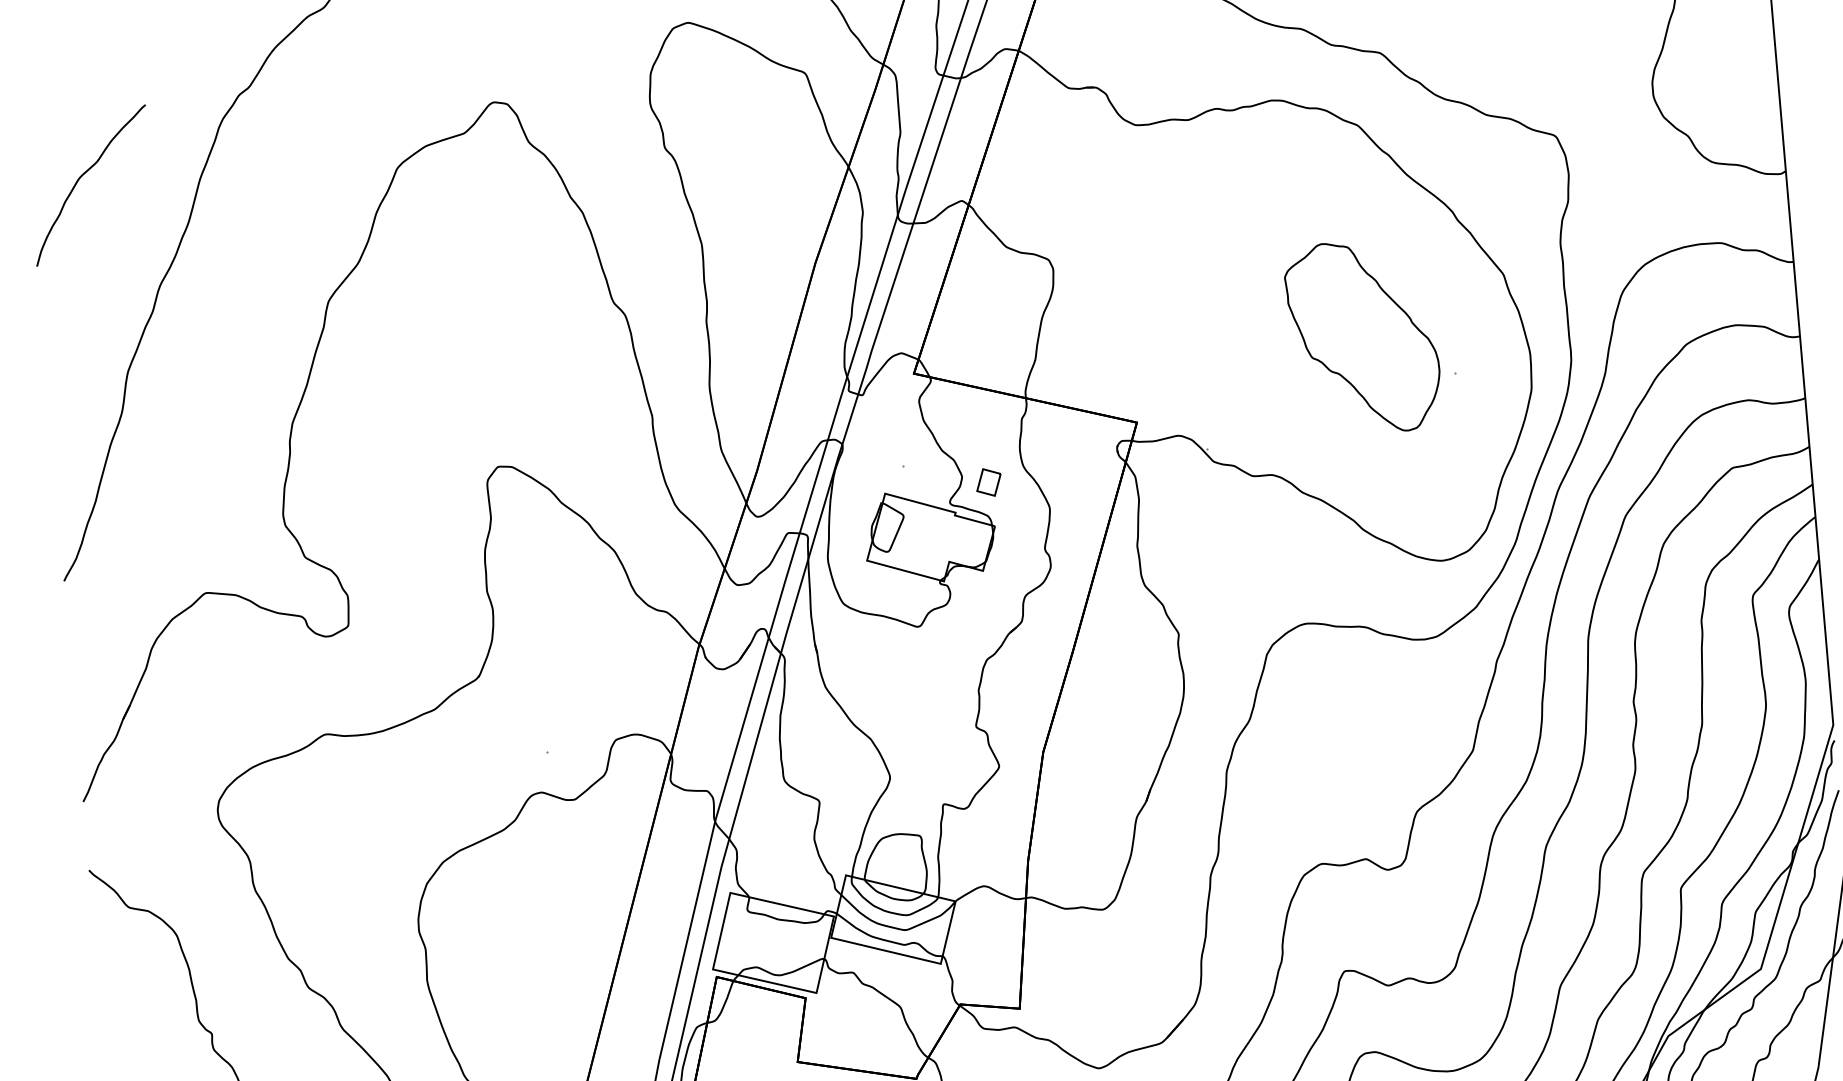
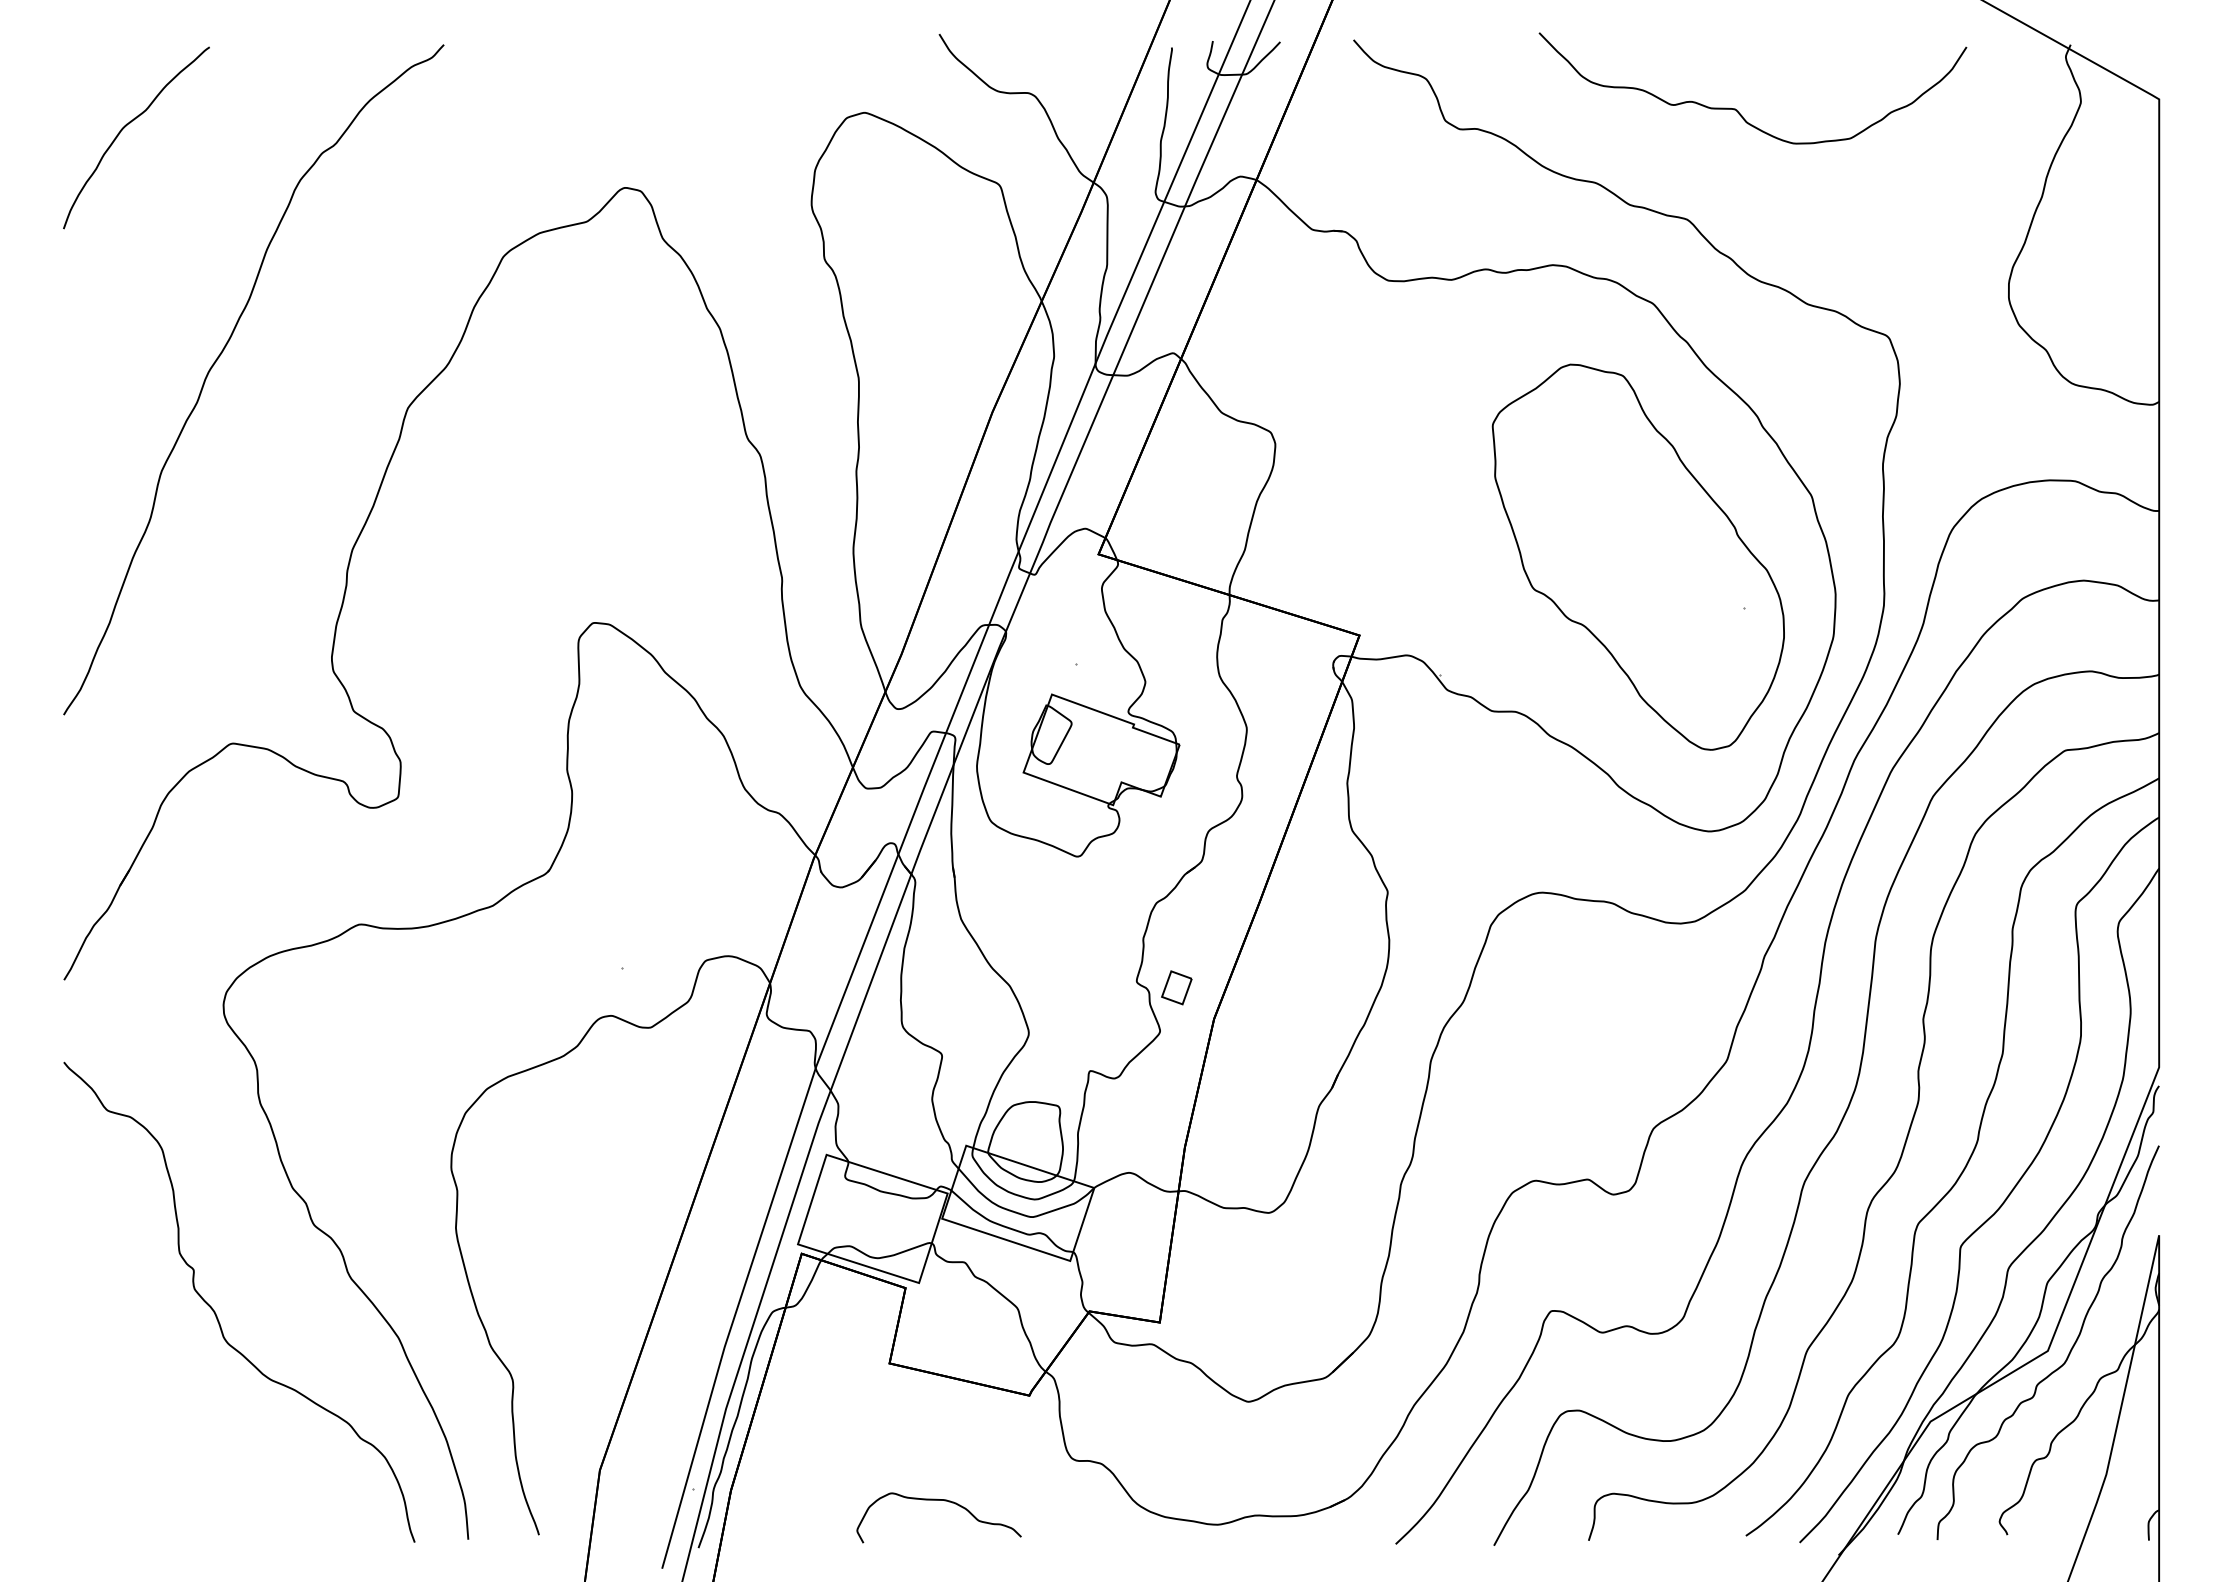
curve: (82, 176) -> (126, 126), moved
part: (1362, 337) -> (1637, 556), size x1.67
part: (988, 482) -> (1176, 987), moved

